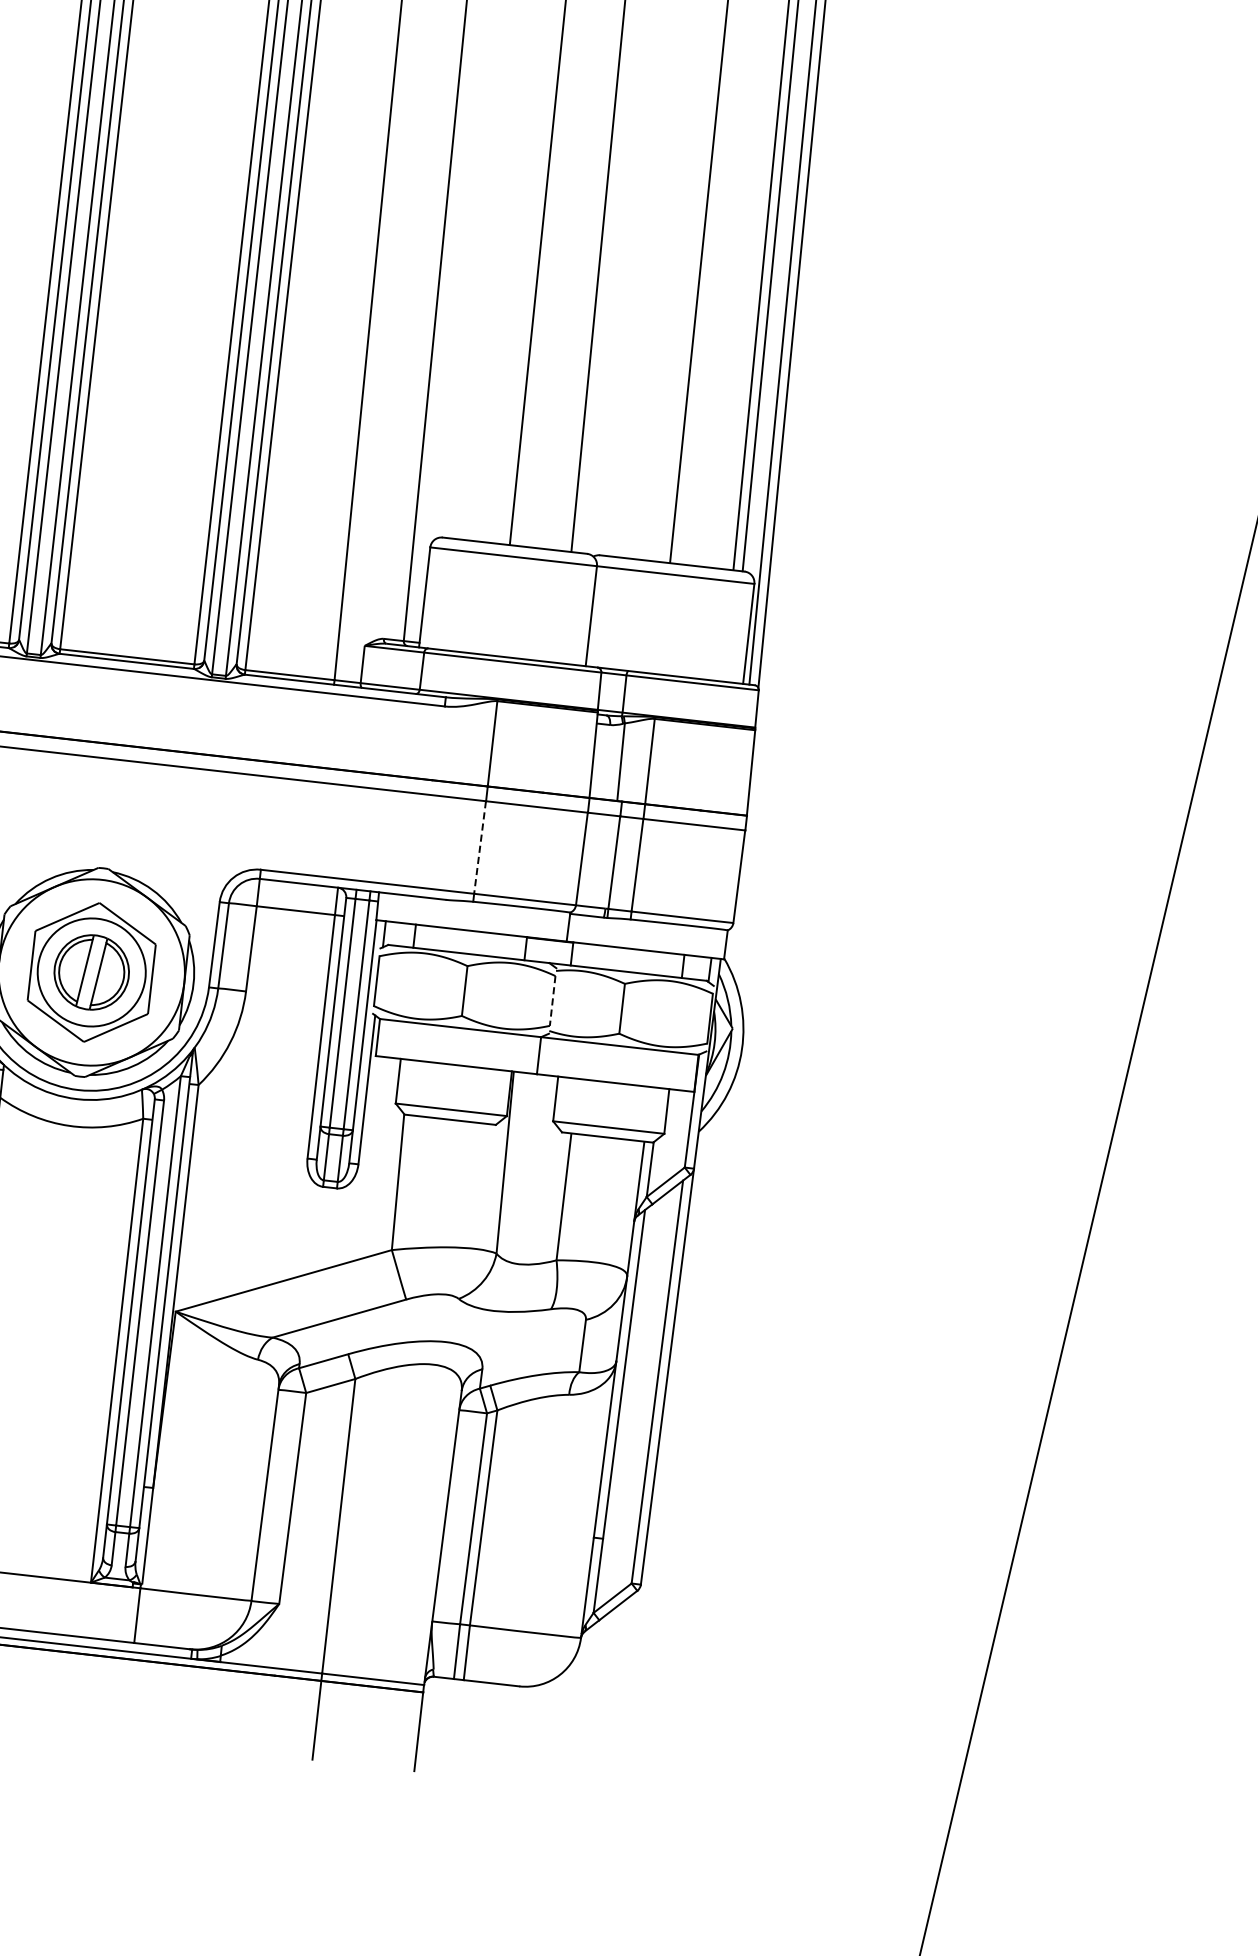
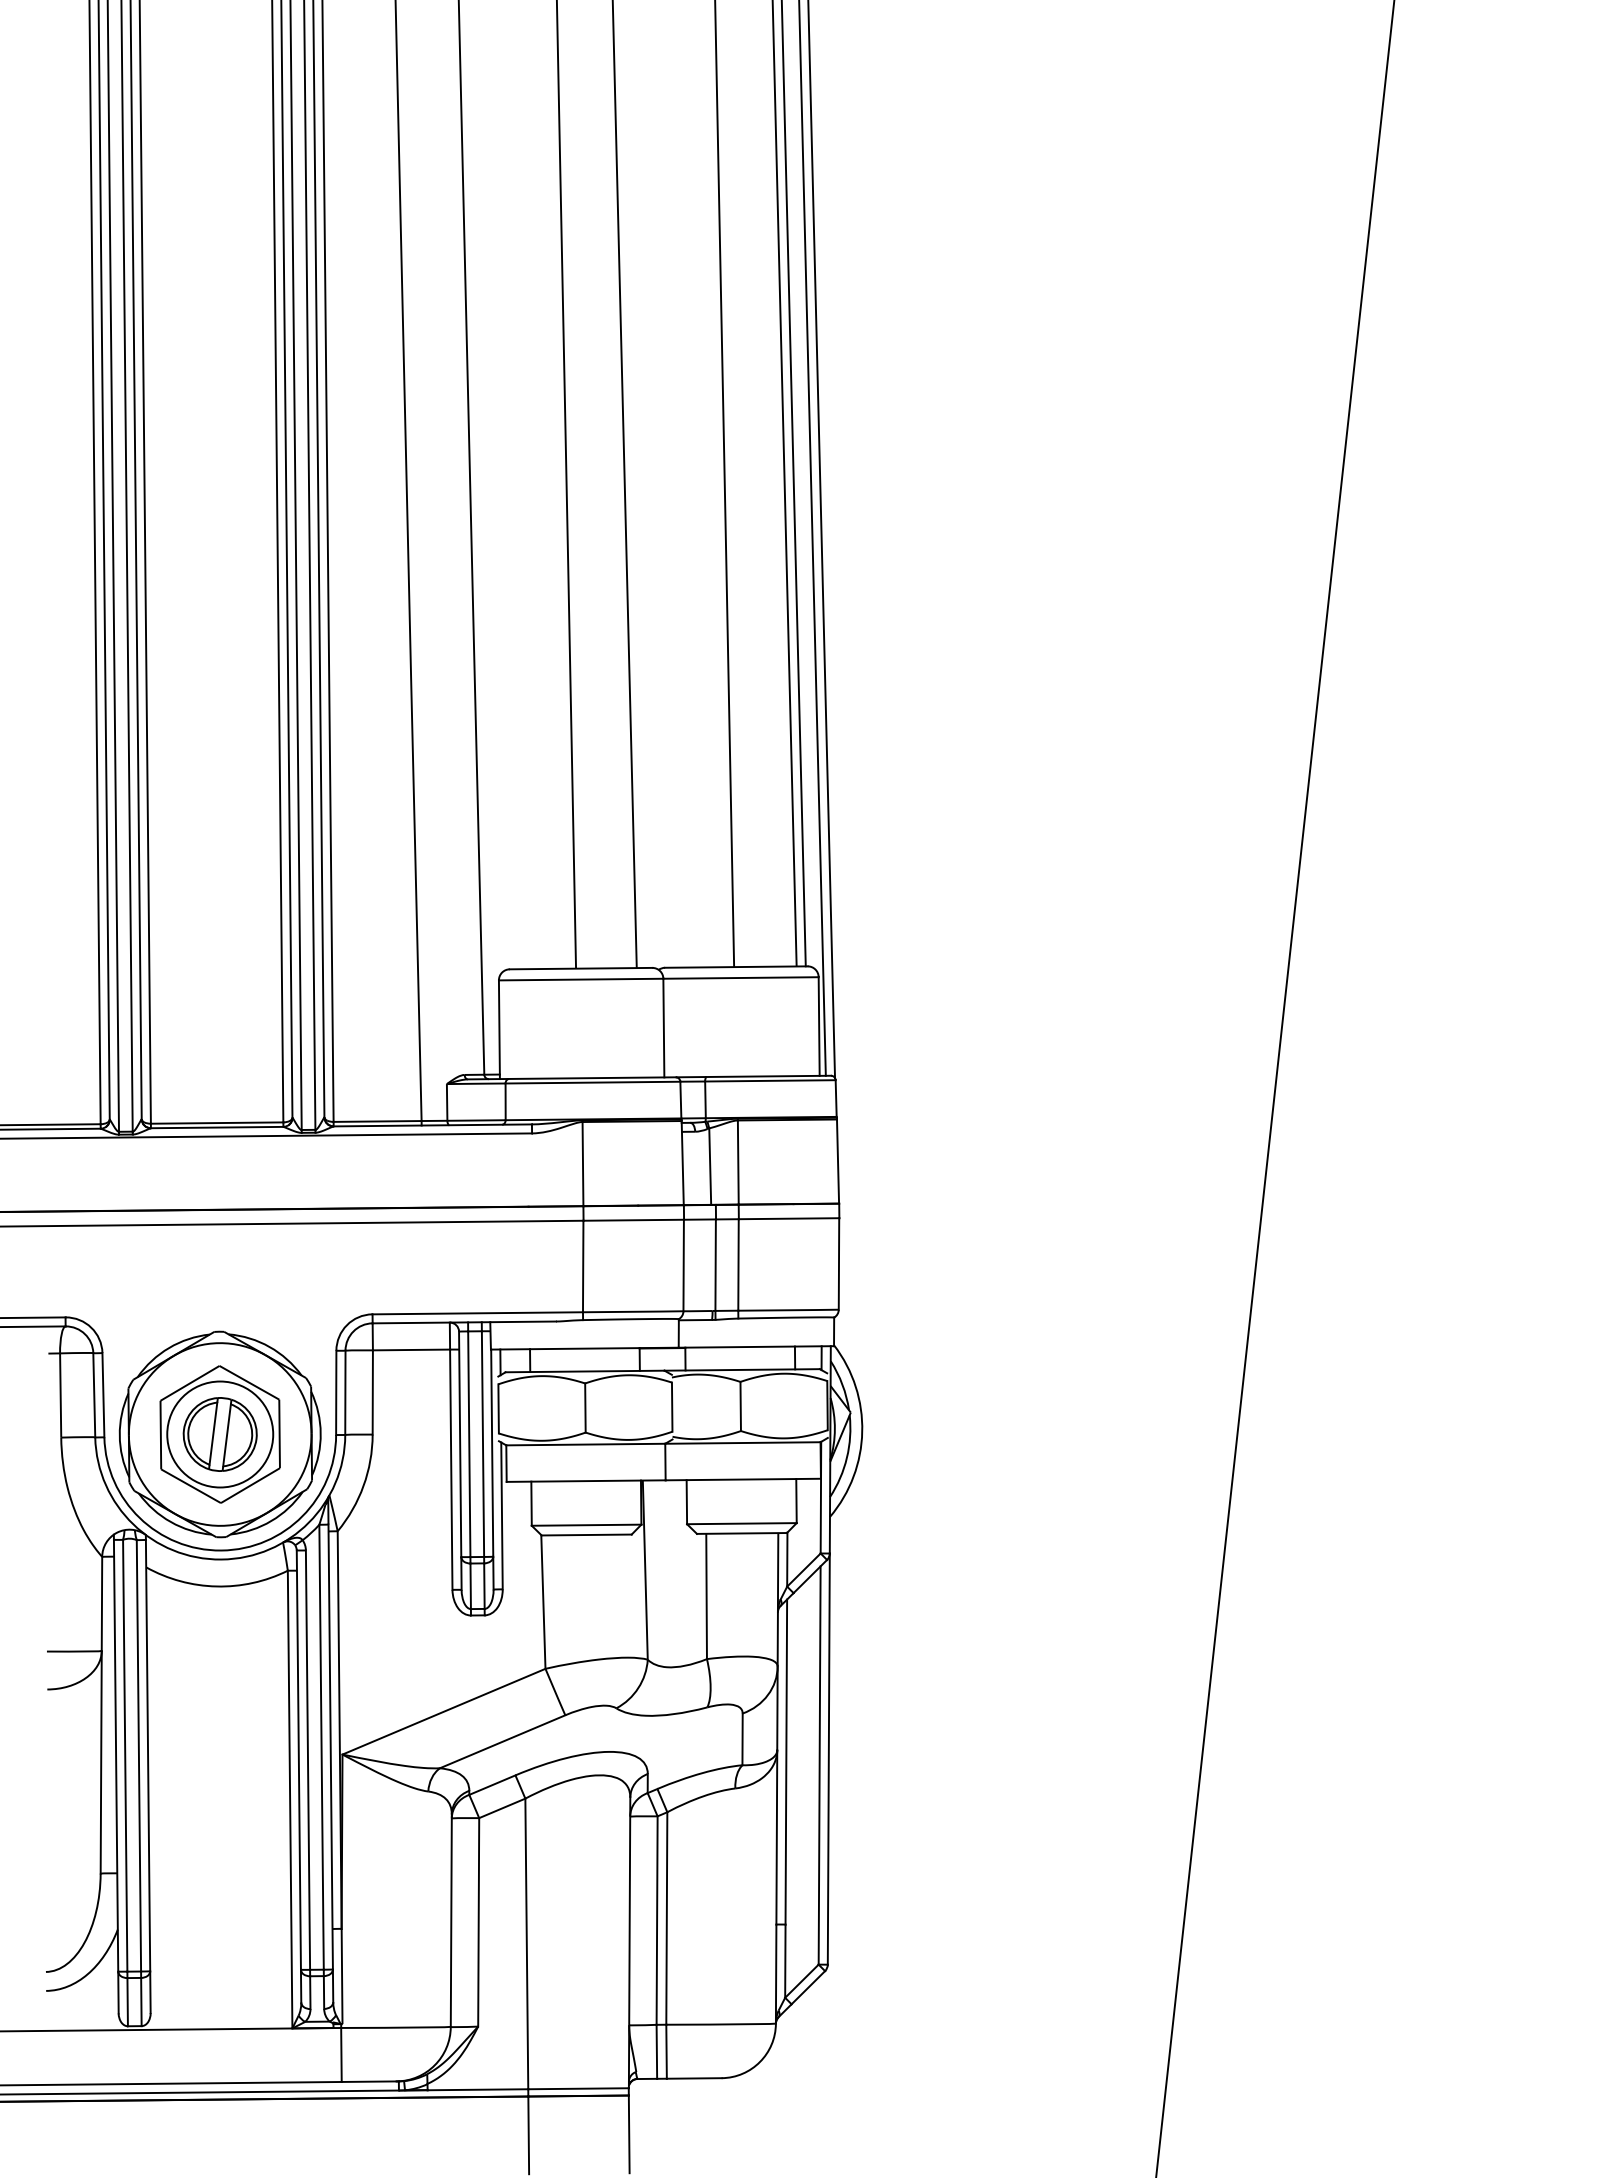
line: (480, 847) -> (583, 1266), dashed -> solid
line: (552, 1001) -> (672, 1407), dashed -> solid

